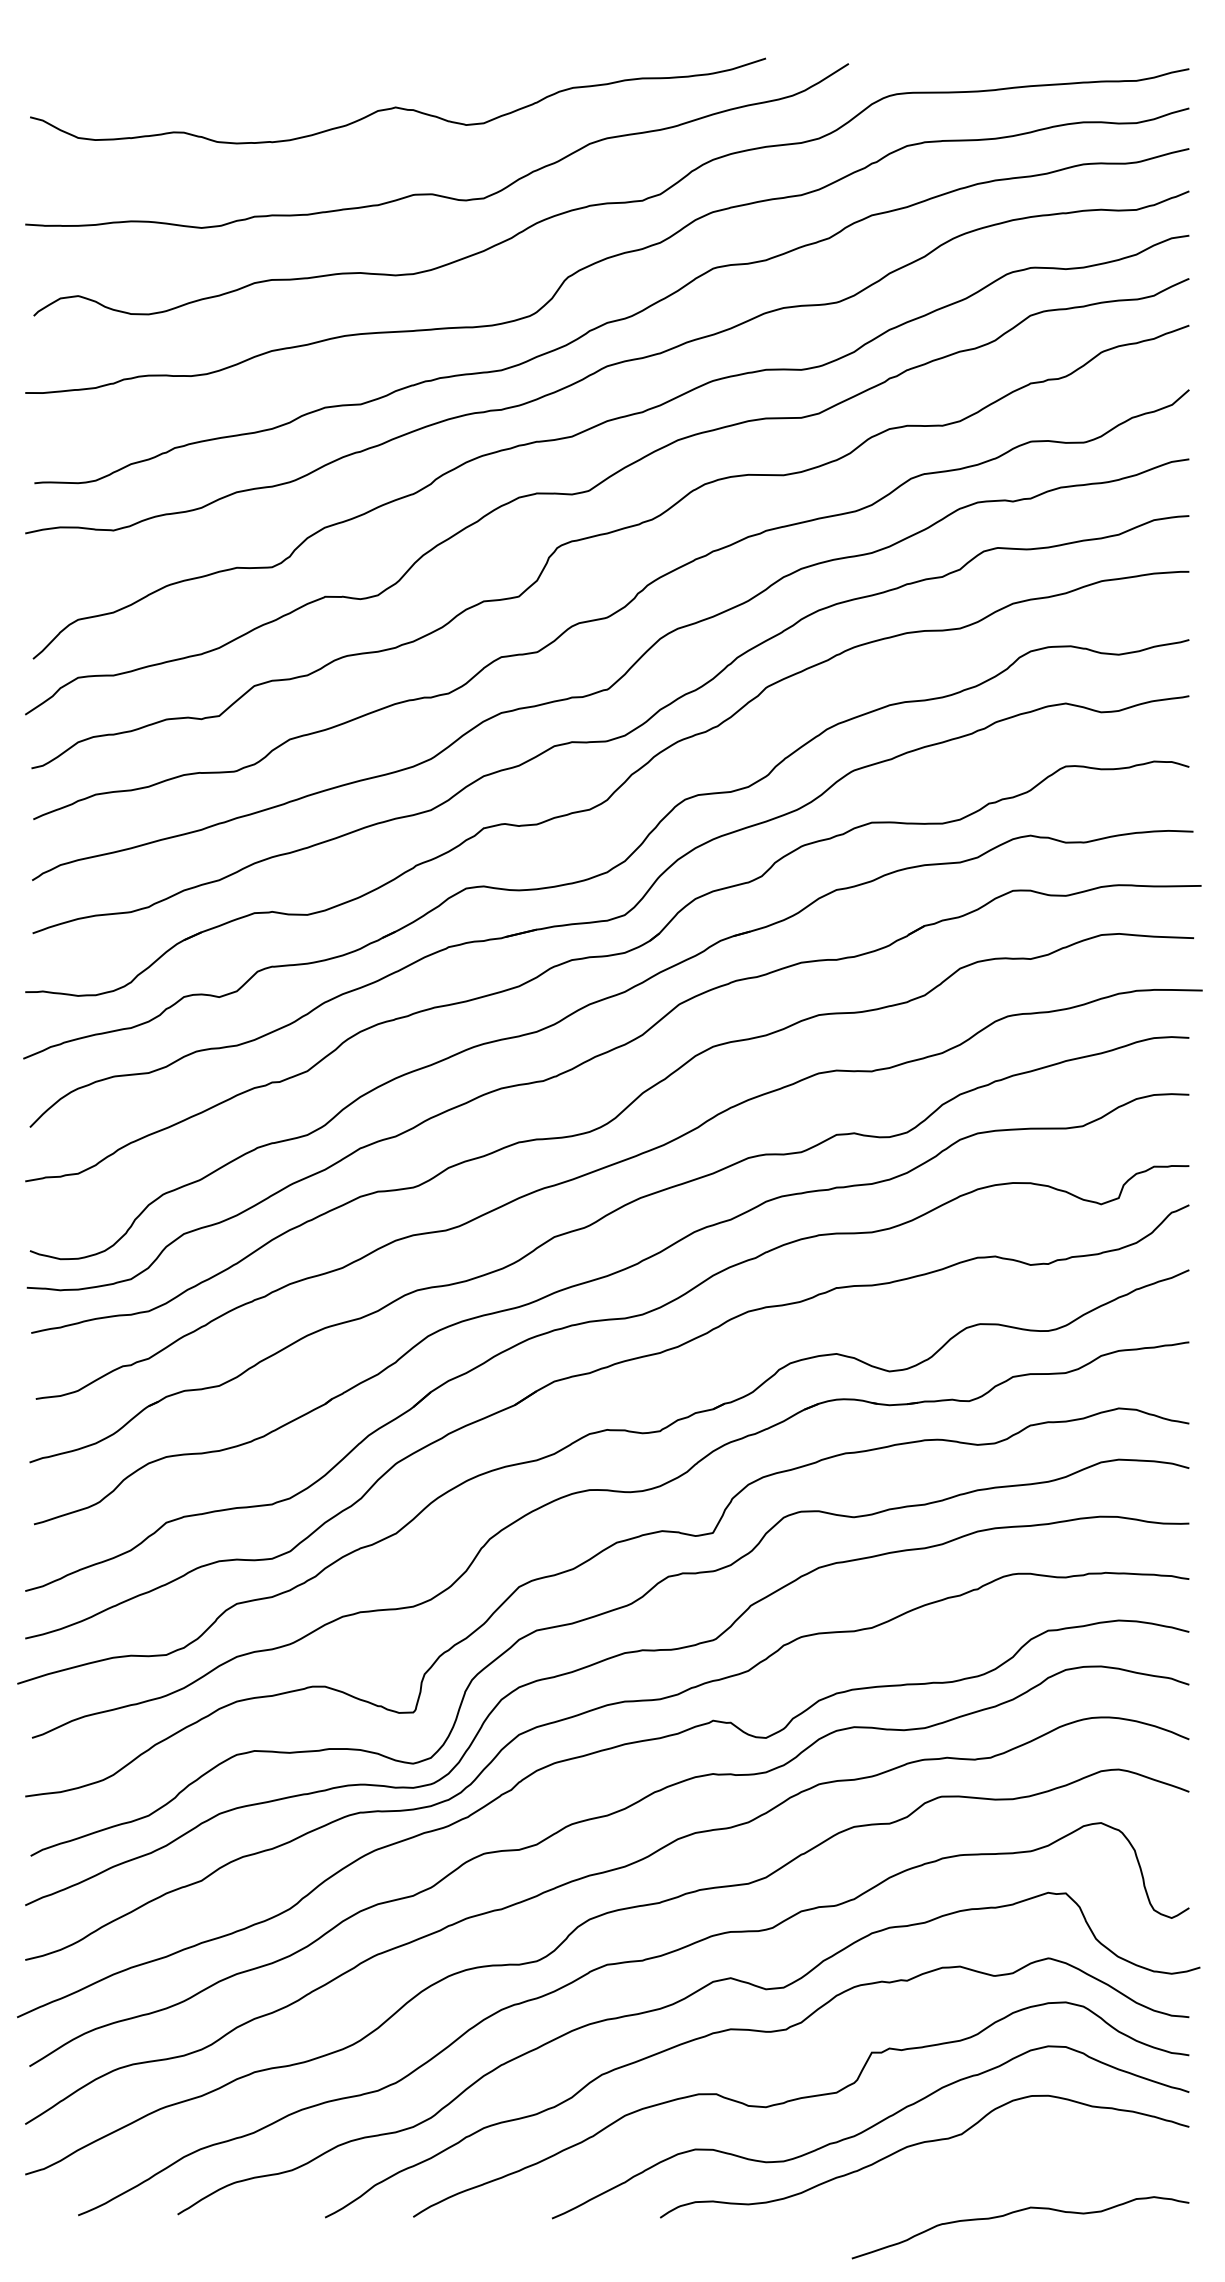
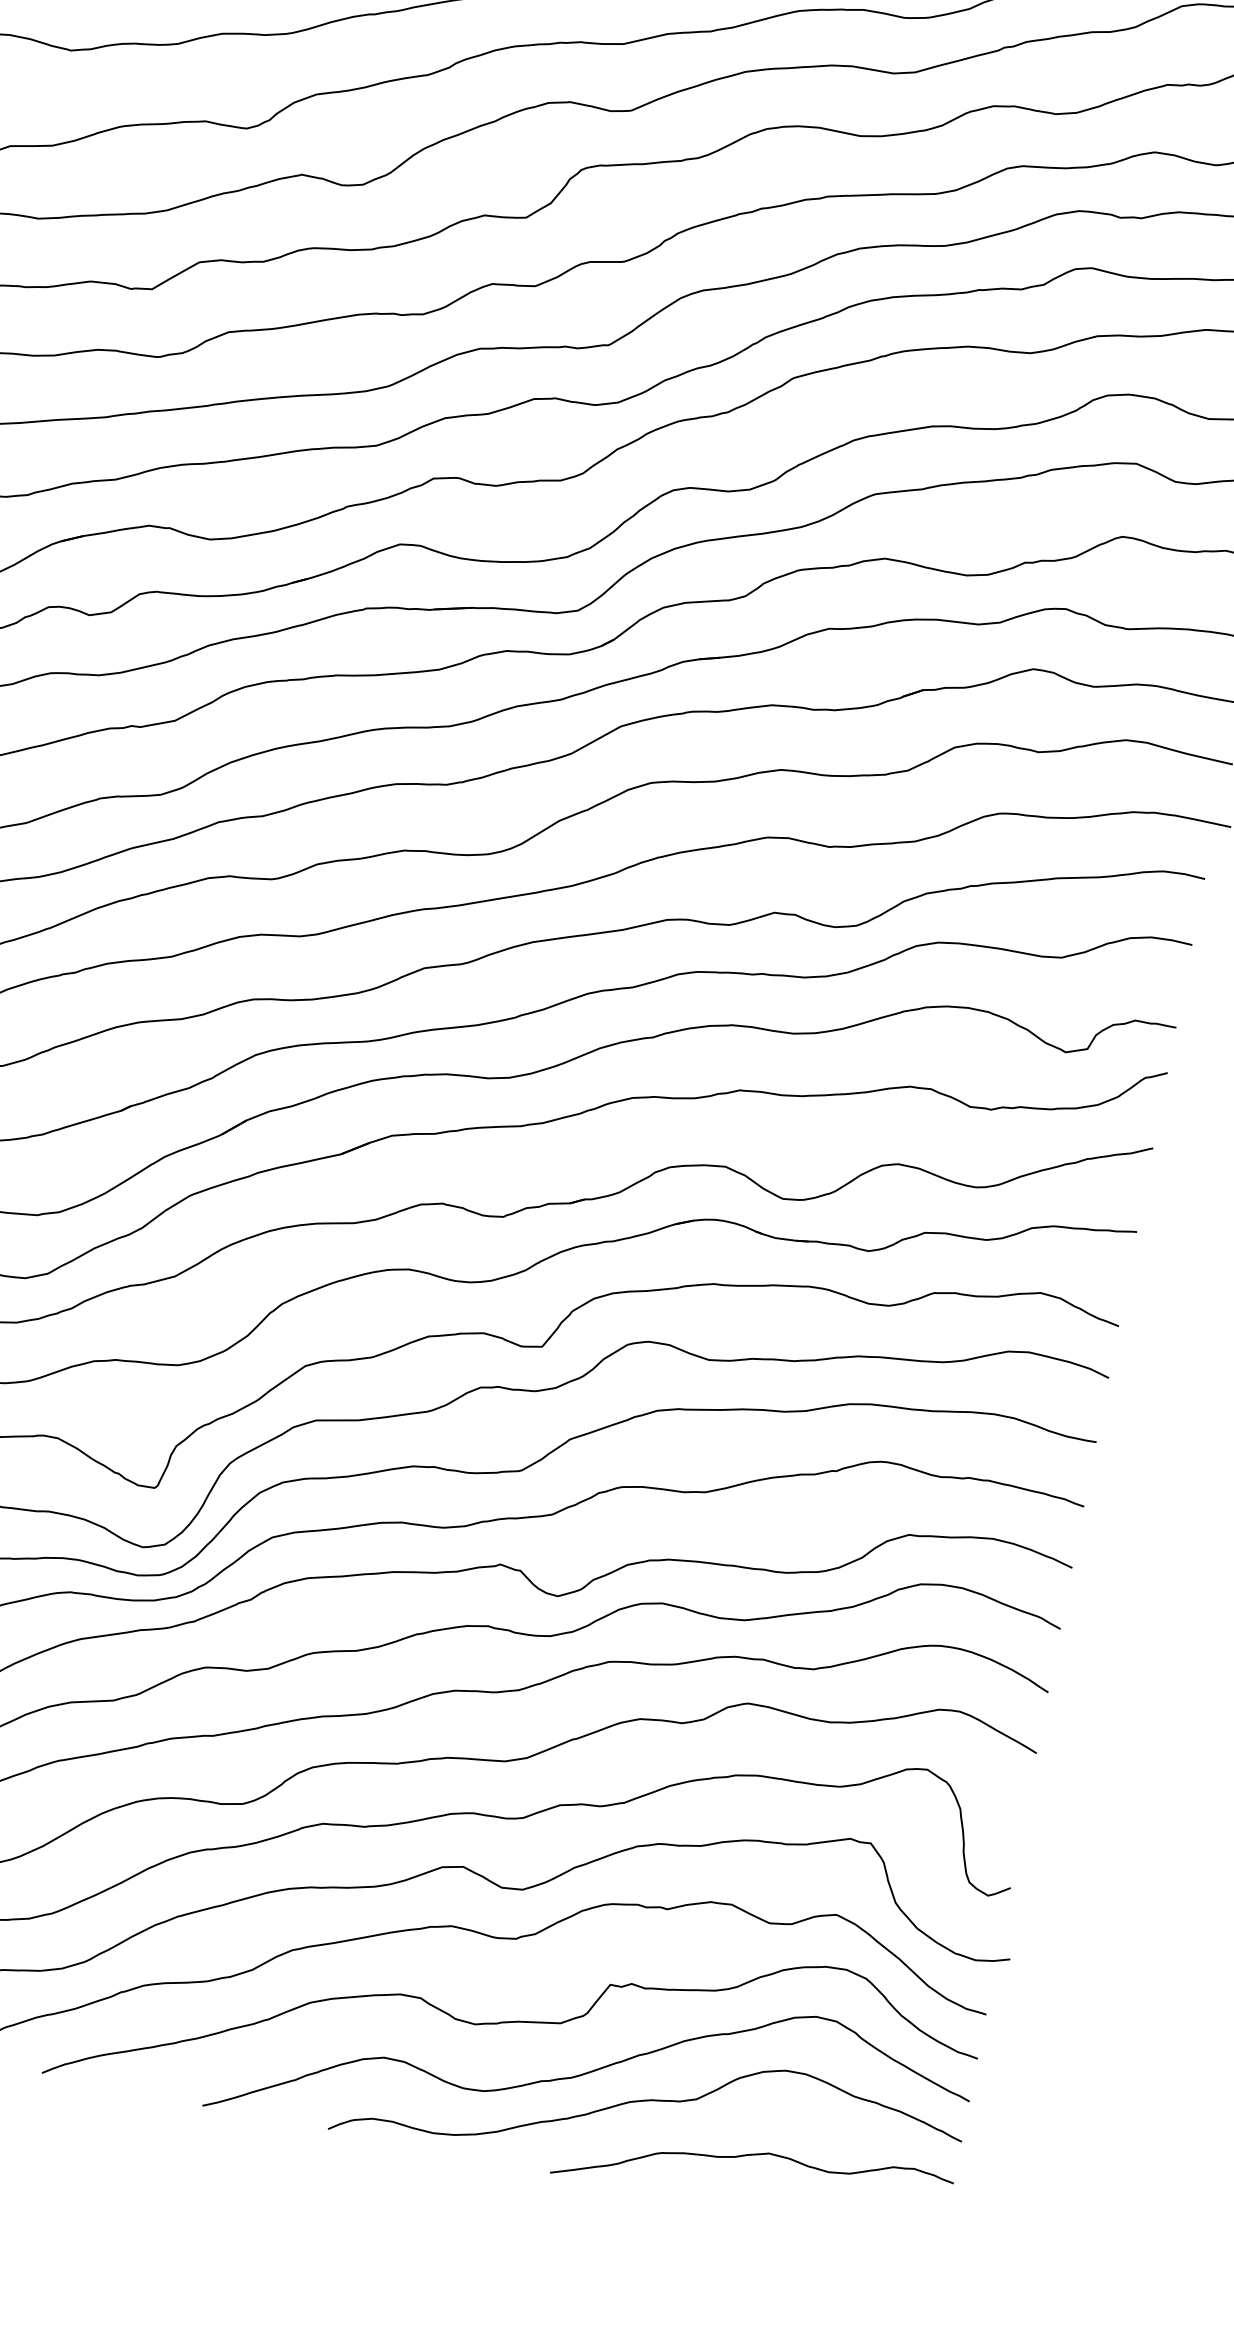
curve: (1017, 2212) -> (752, 2156), moved

